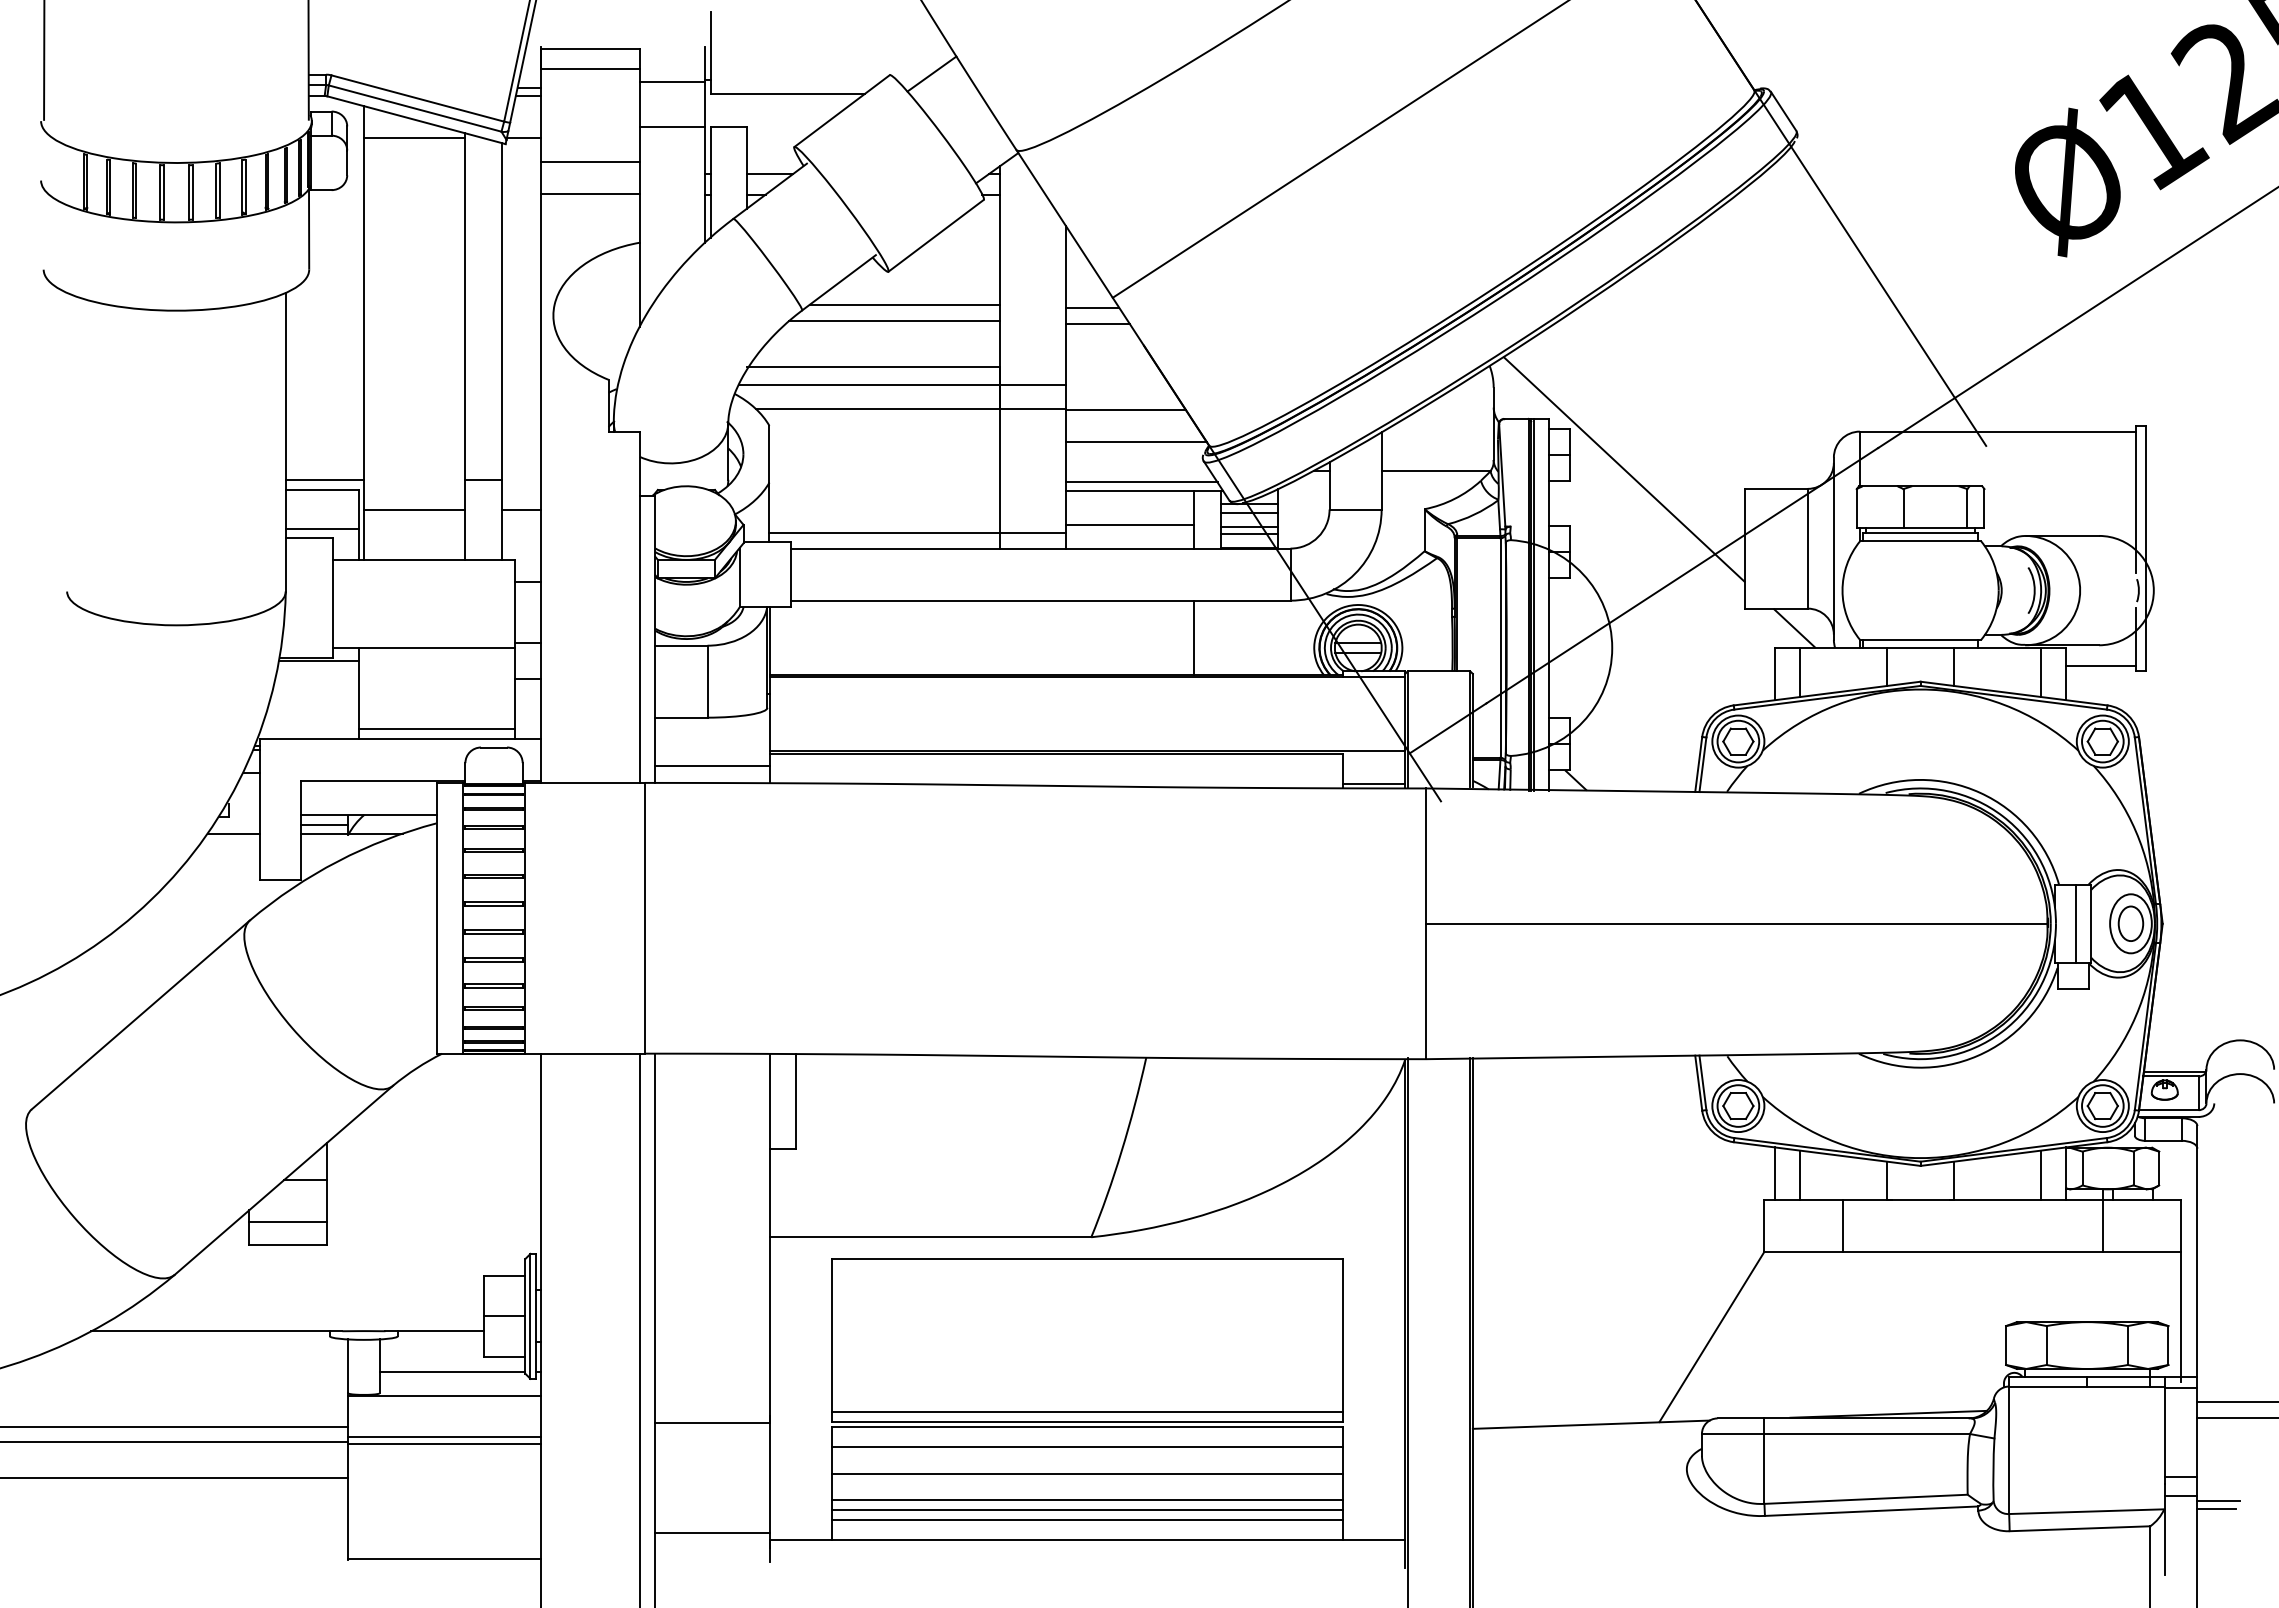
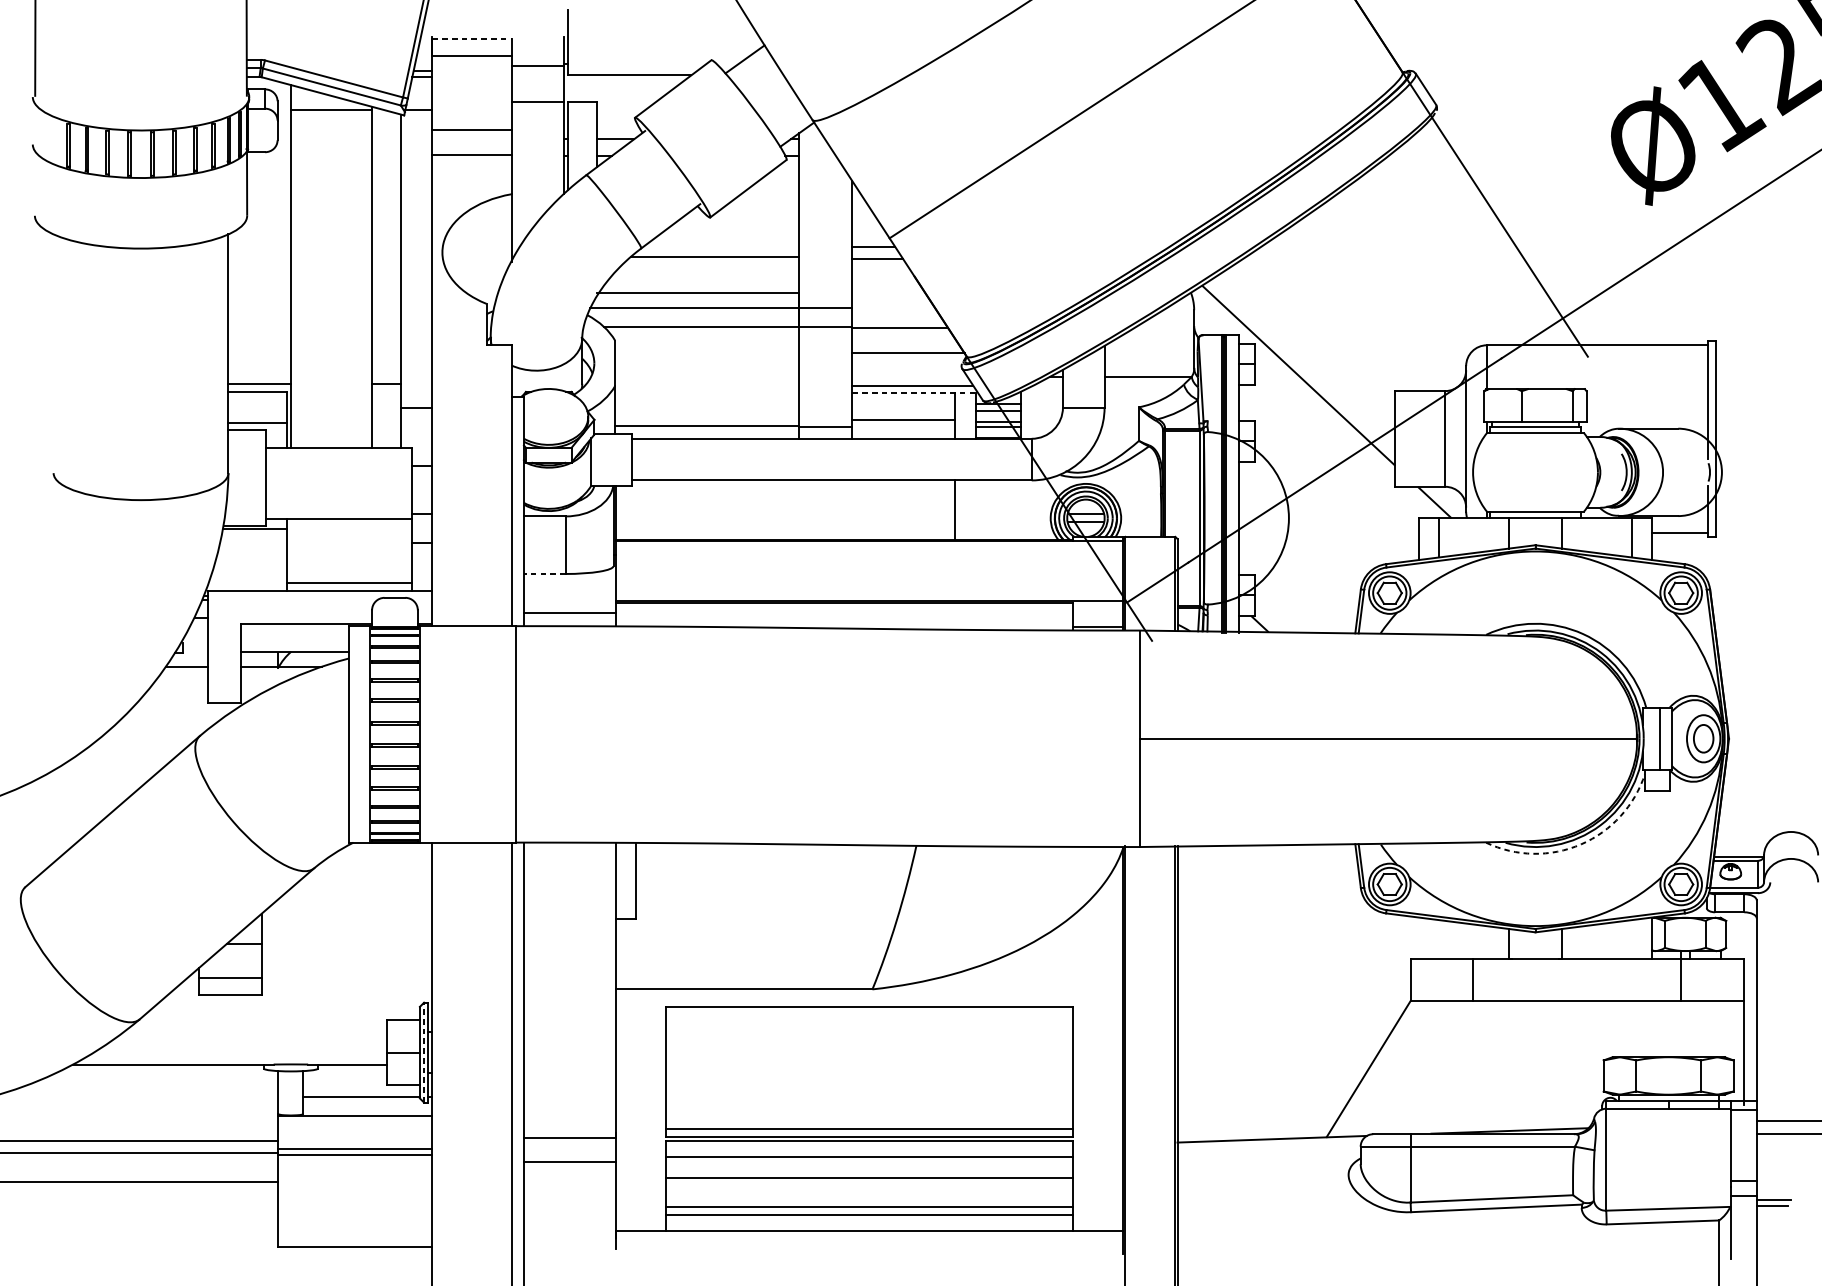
line: (590, 48) -> (472, 38), solid -> dashed
line: (904, 304) -> (723, 243), removed
line: (1144, 491) -> (914, 393), solid -> dashed
line: (414, 509) -> (331, 407), removed
line: (680, 717) -> (544, 573), solid -> dashed
line: (324, 825) -> (259, 660), removed
arc: (1977, 1055) -> (1580, 844), solid -> dashed
line: (1774, 1173) -> (1418, 938), removed
line: (1799, 1174) -> (1438, 939), removed
line: (2041, 1174) -> (1632, 939), removed
line: (530, 1315) -> (424, 1051), solid -> dashed
line: (1087, 1499) -> (869, 1199), removed
line: (712, 1533) -> (569, 1162), moved

